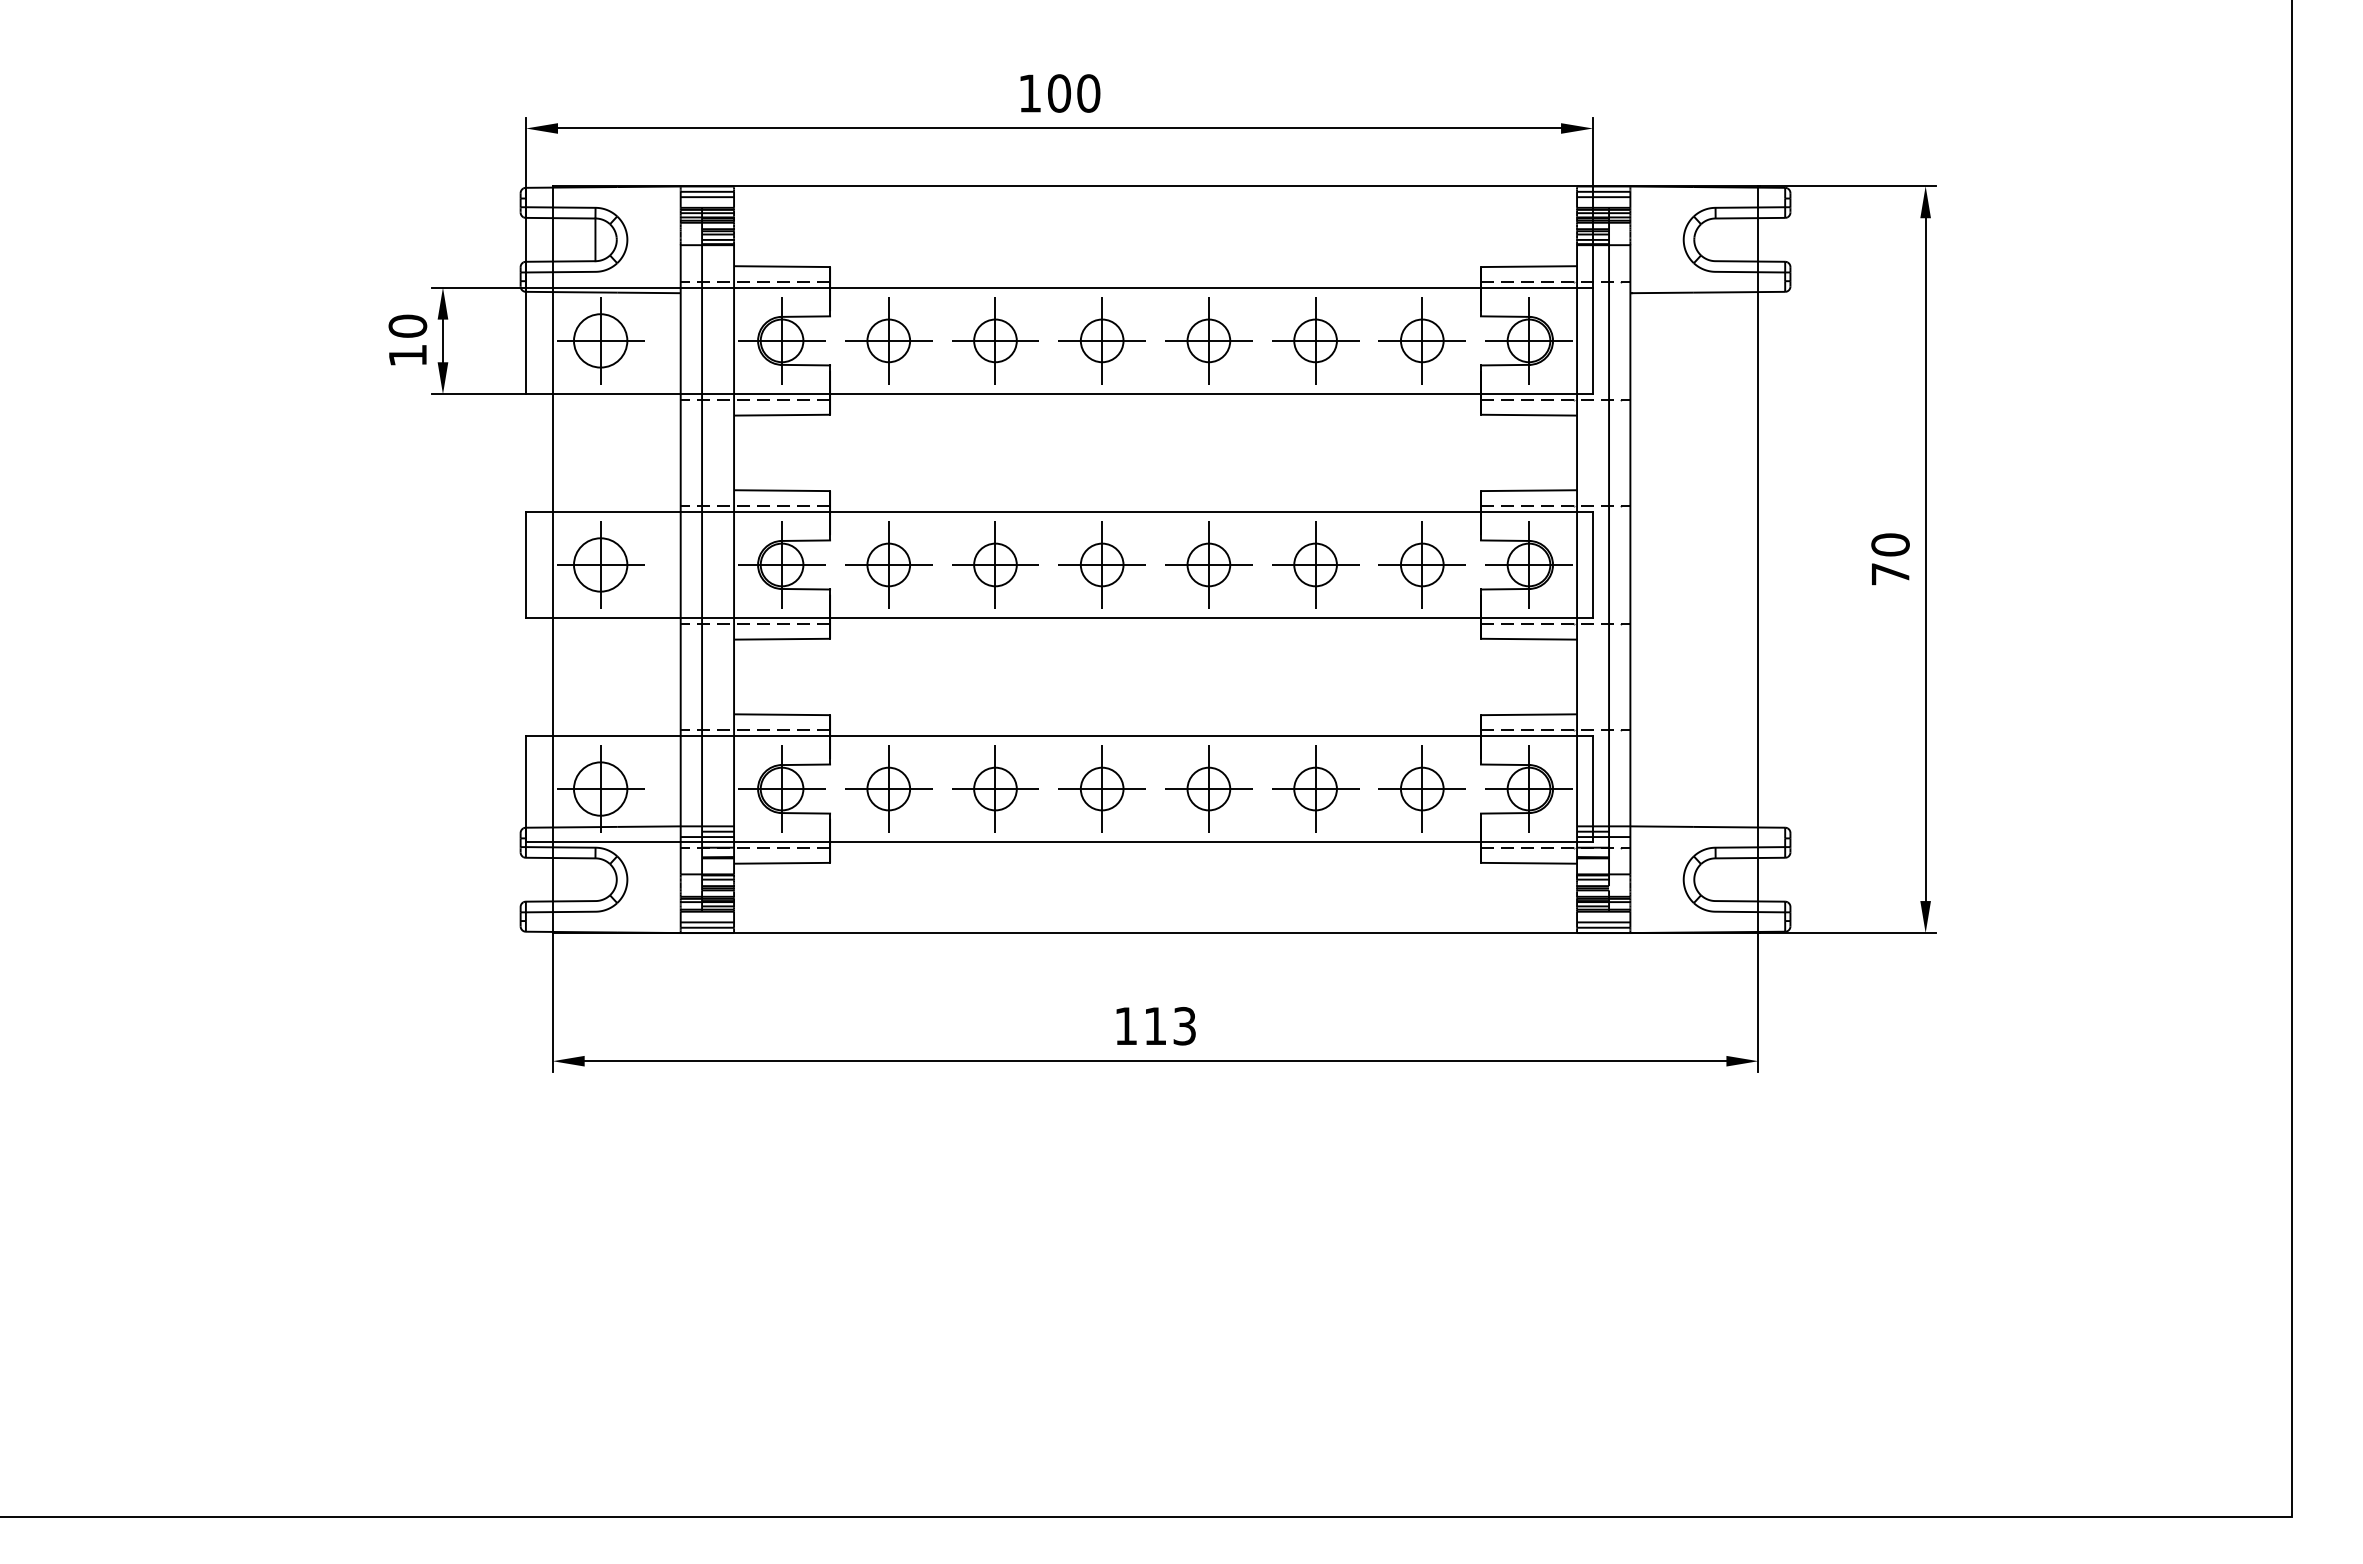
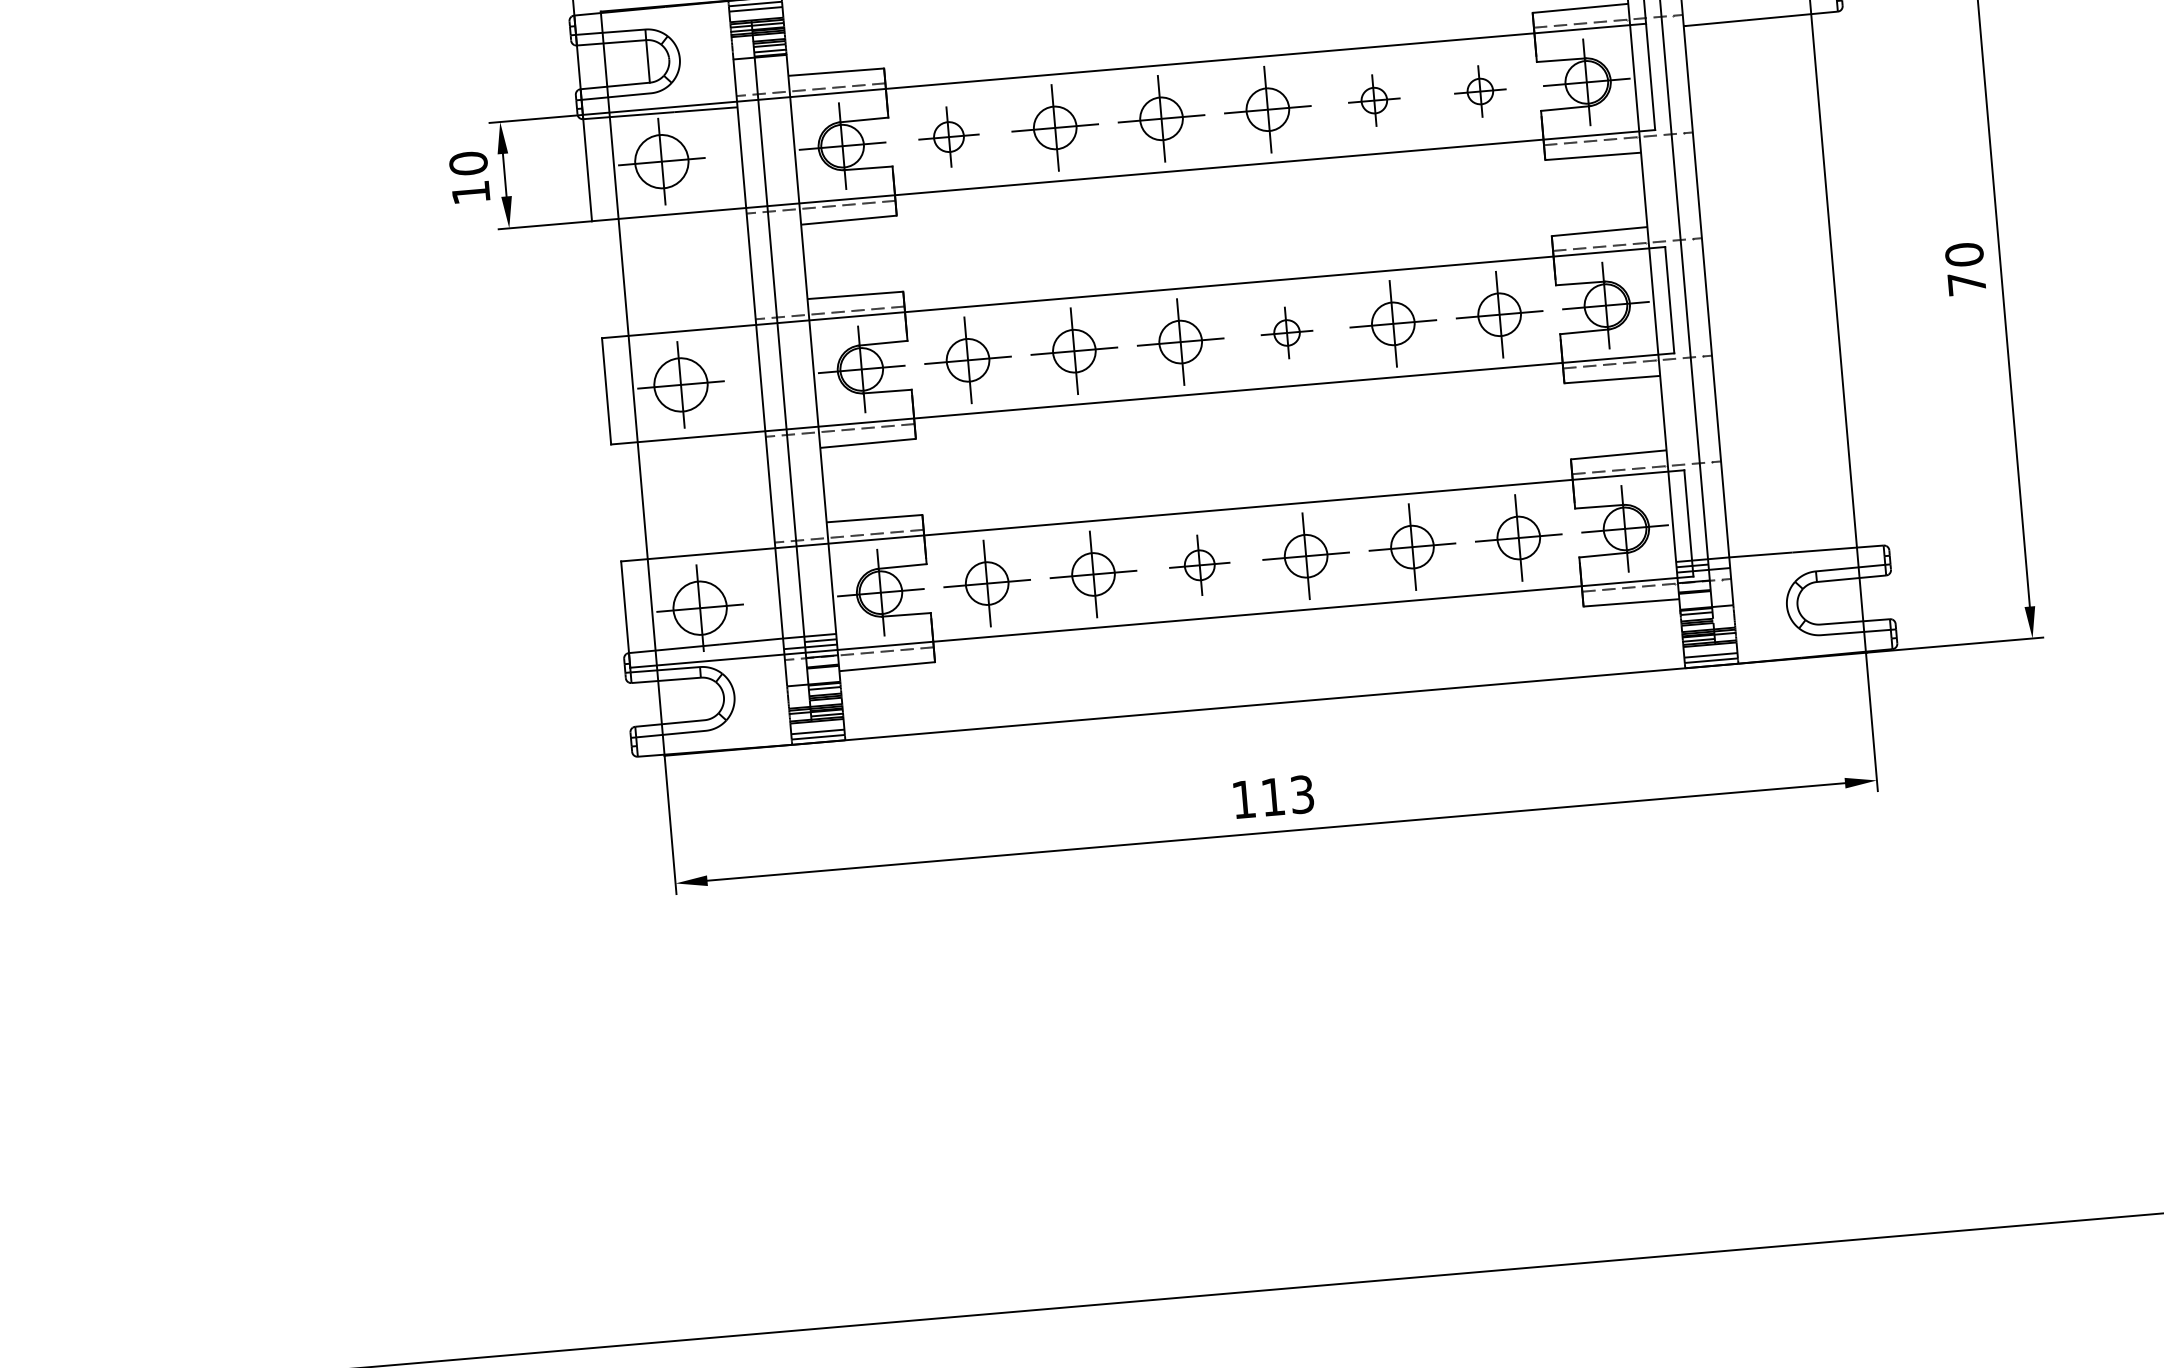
part: (888, 340) -> (948, 136), size x0.7
part: (1315, 340) -> (1374, 100), size x0.6
part: (1421, 340) -> (1479, 91), size x0.6
part: (1208, 564) -> (1286, 332), size x0.6
part: (1101, 788) -> (1199, 564), size x0.7

